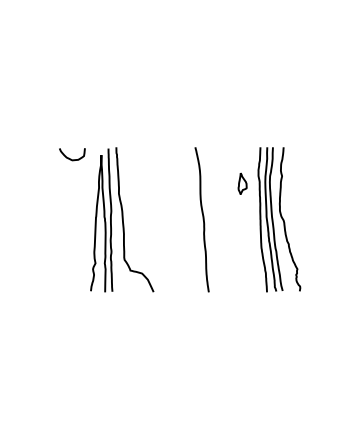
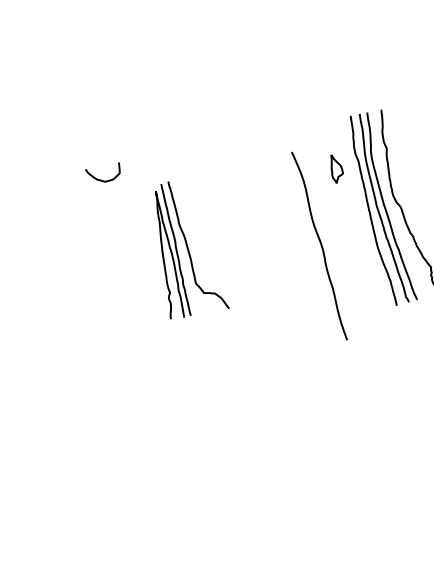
part: (122, 219) -> (187, 246), size x0.7
curve: (202, 219) -> (319, 245), moved

